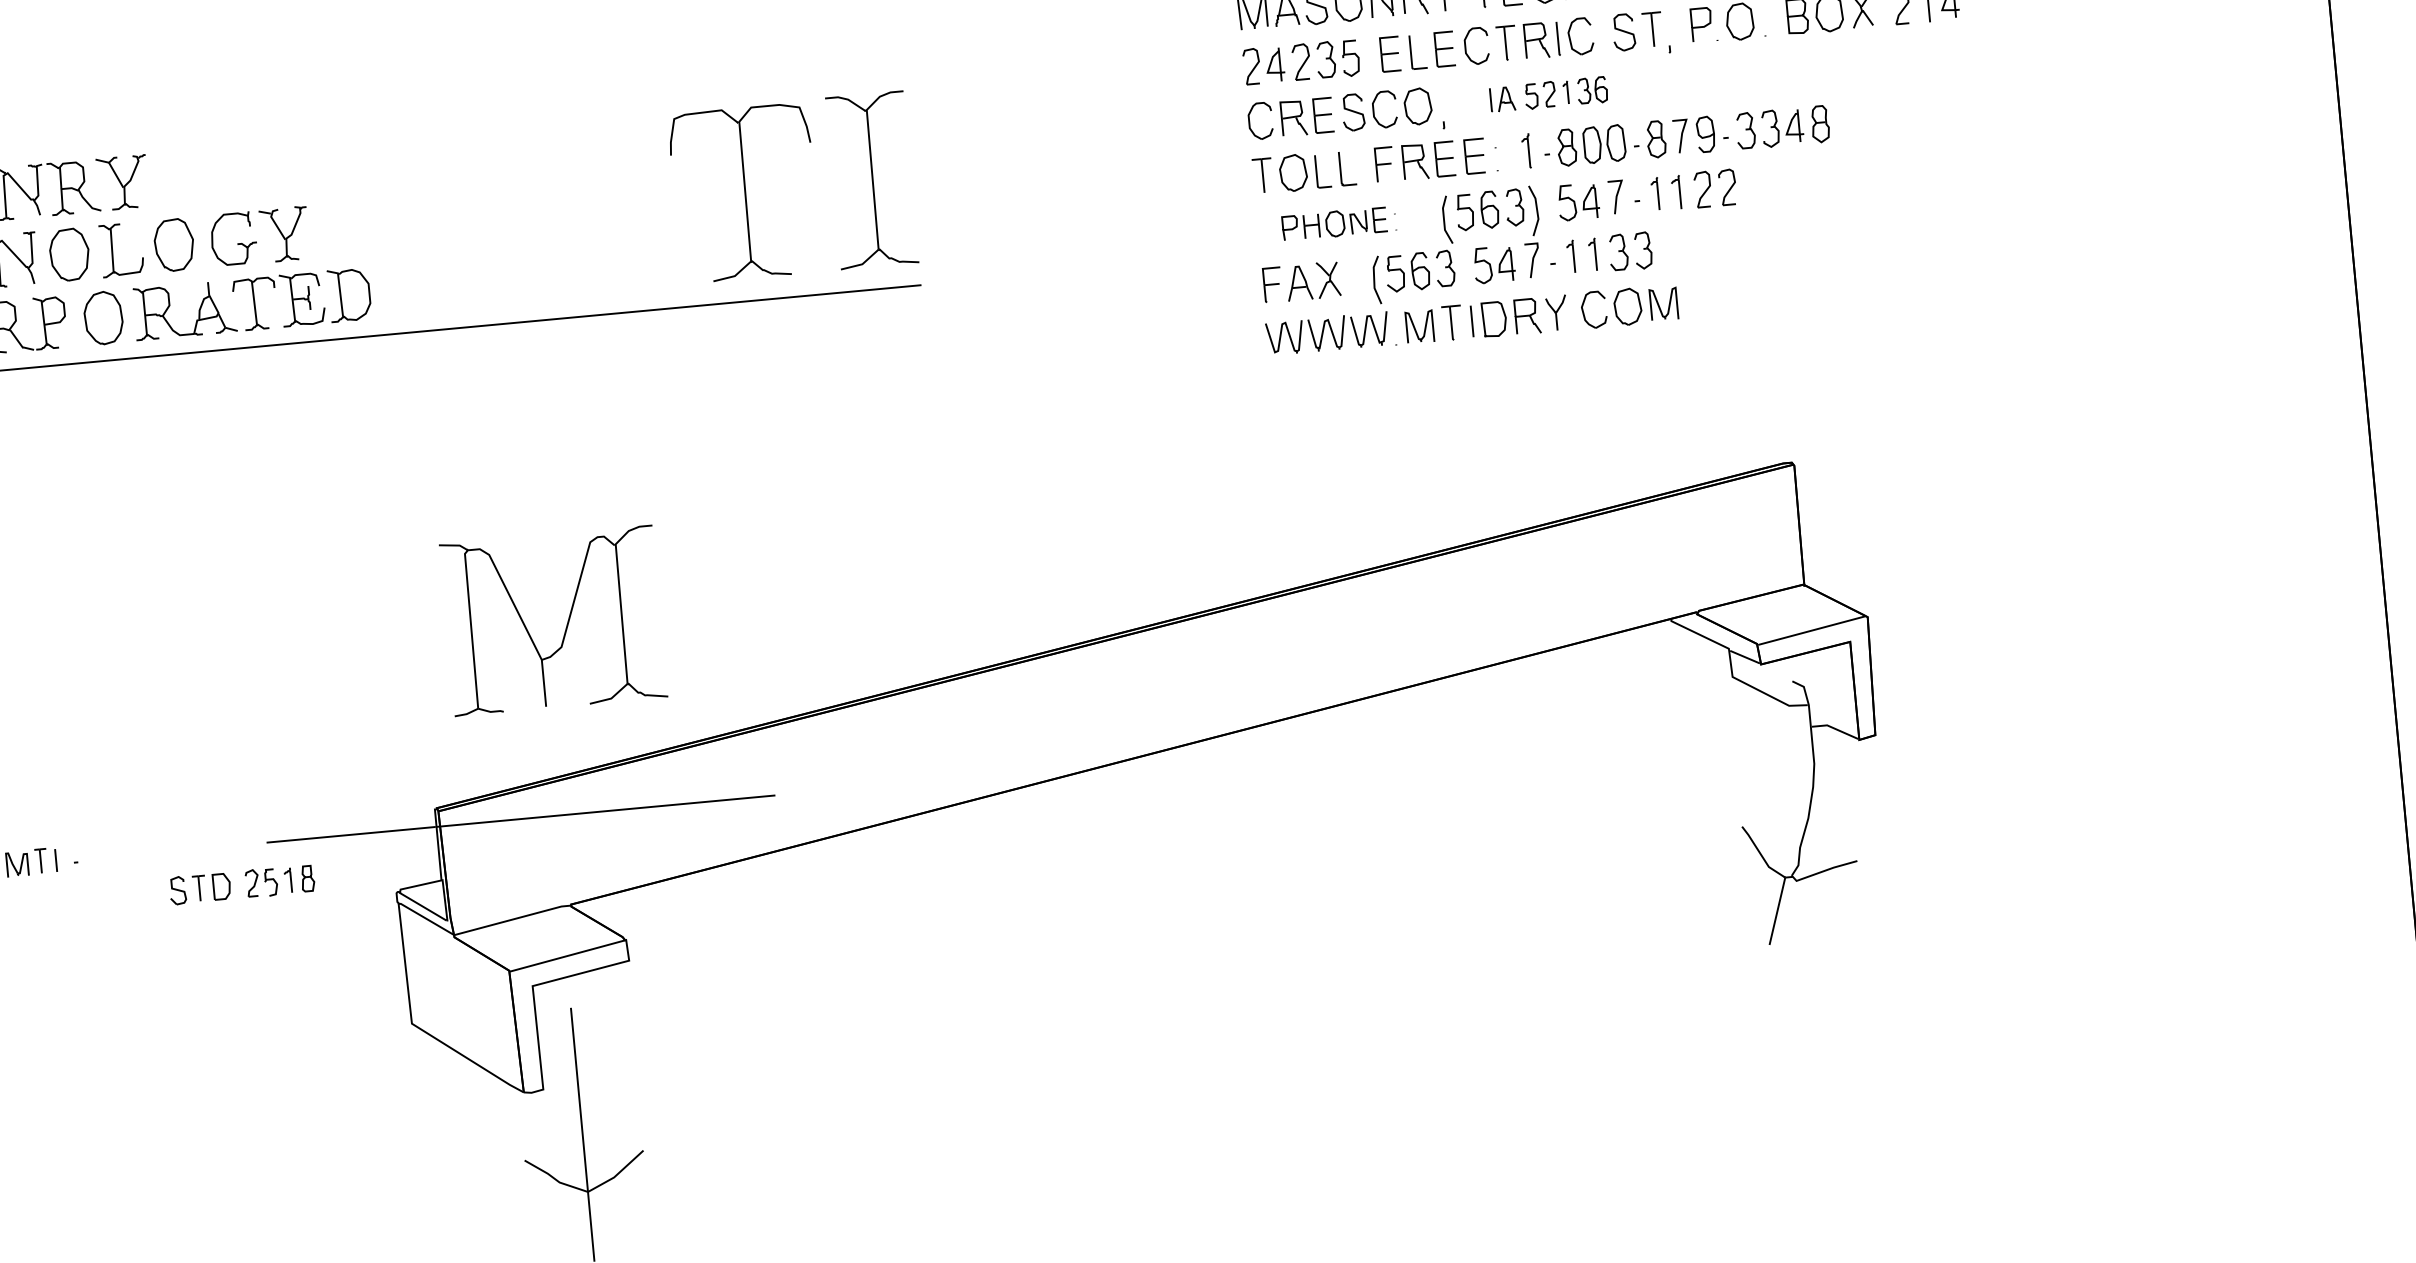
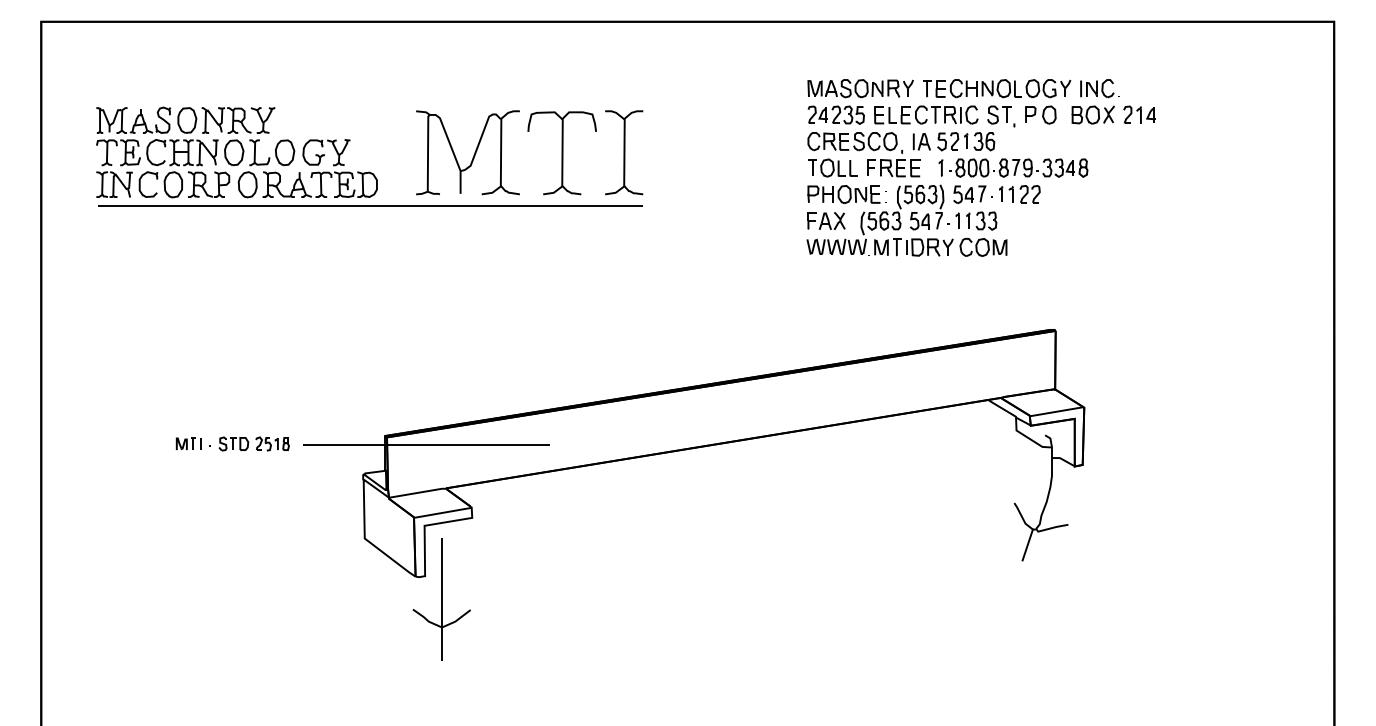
part: (1547, 94) -> (953, 141), size x1.43
part: (1337, 223) -> (846, 194), size x1.43
part: (565, 625) -> (473, 155), moved
part: (240, 883) -> (253, 443), moved

